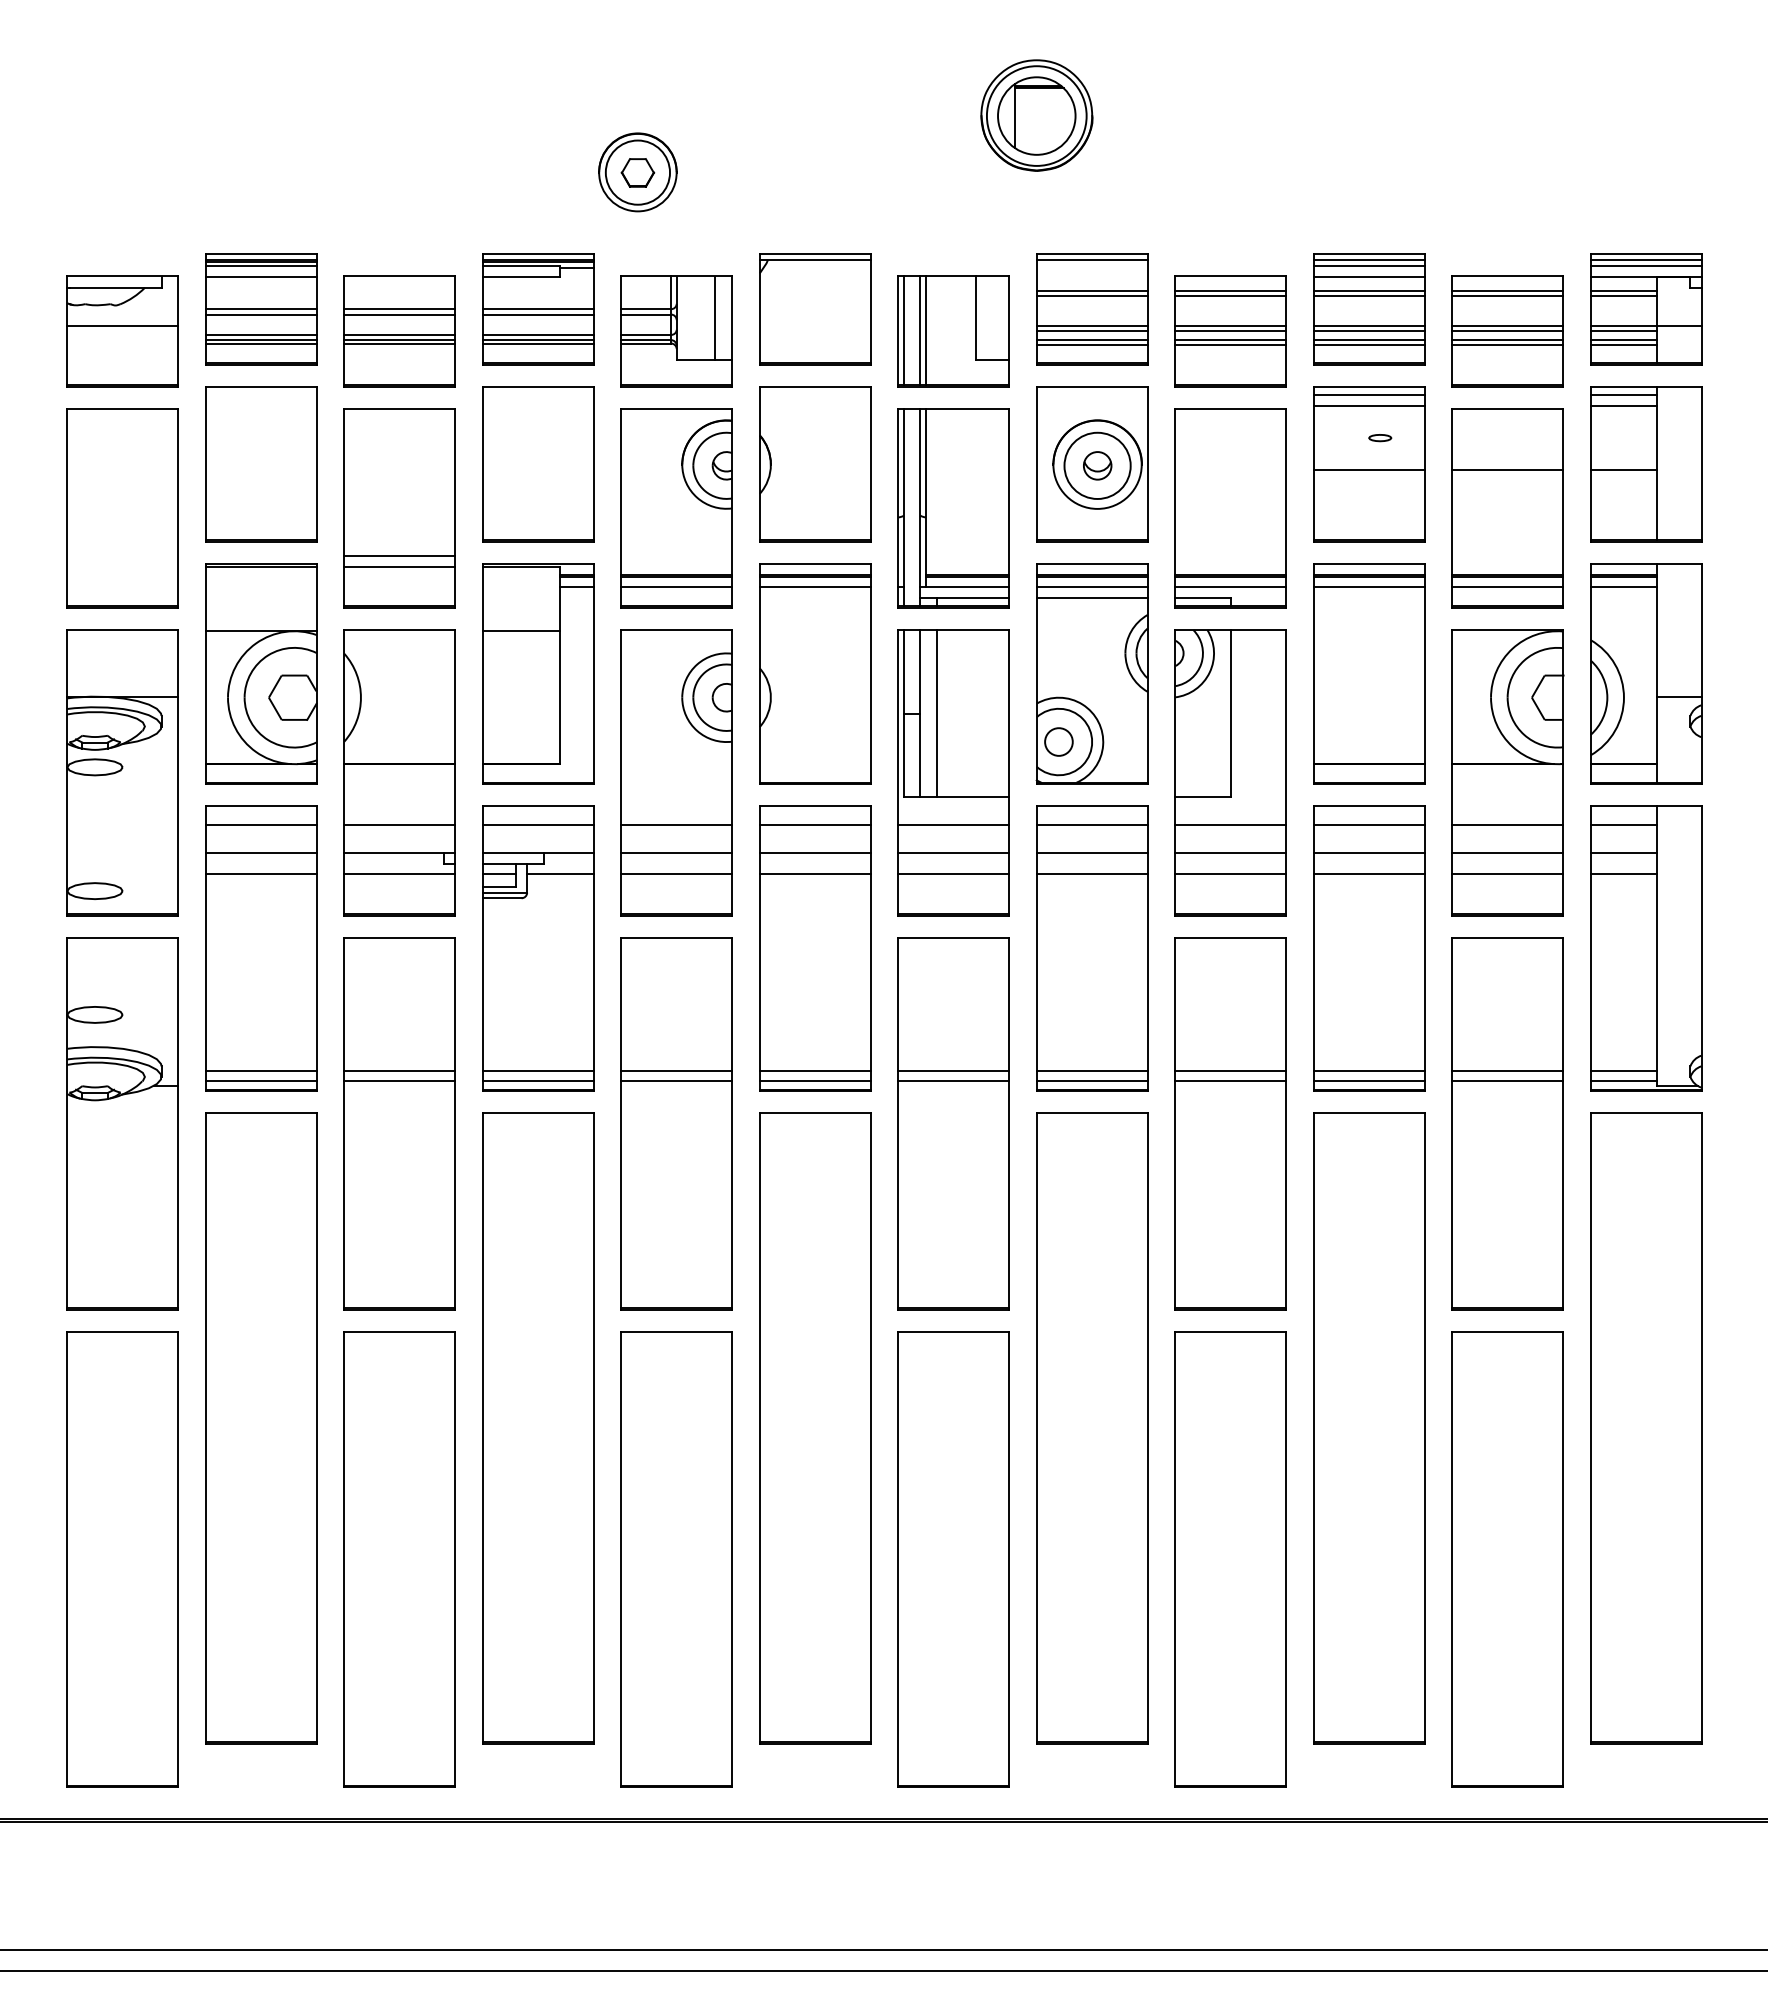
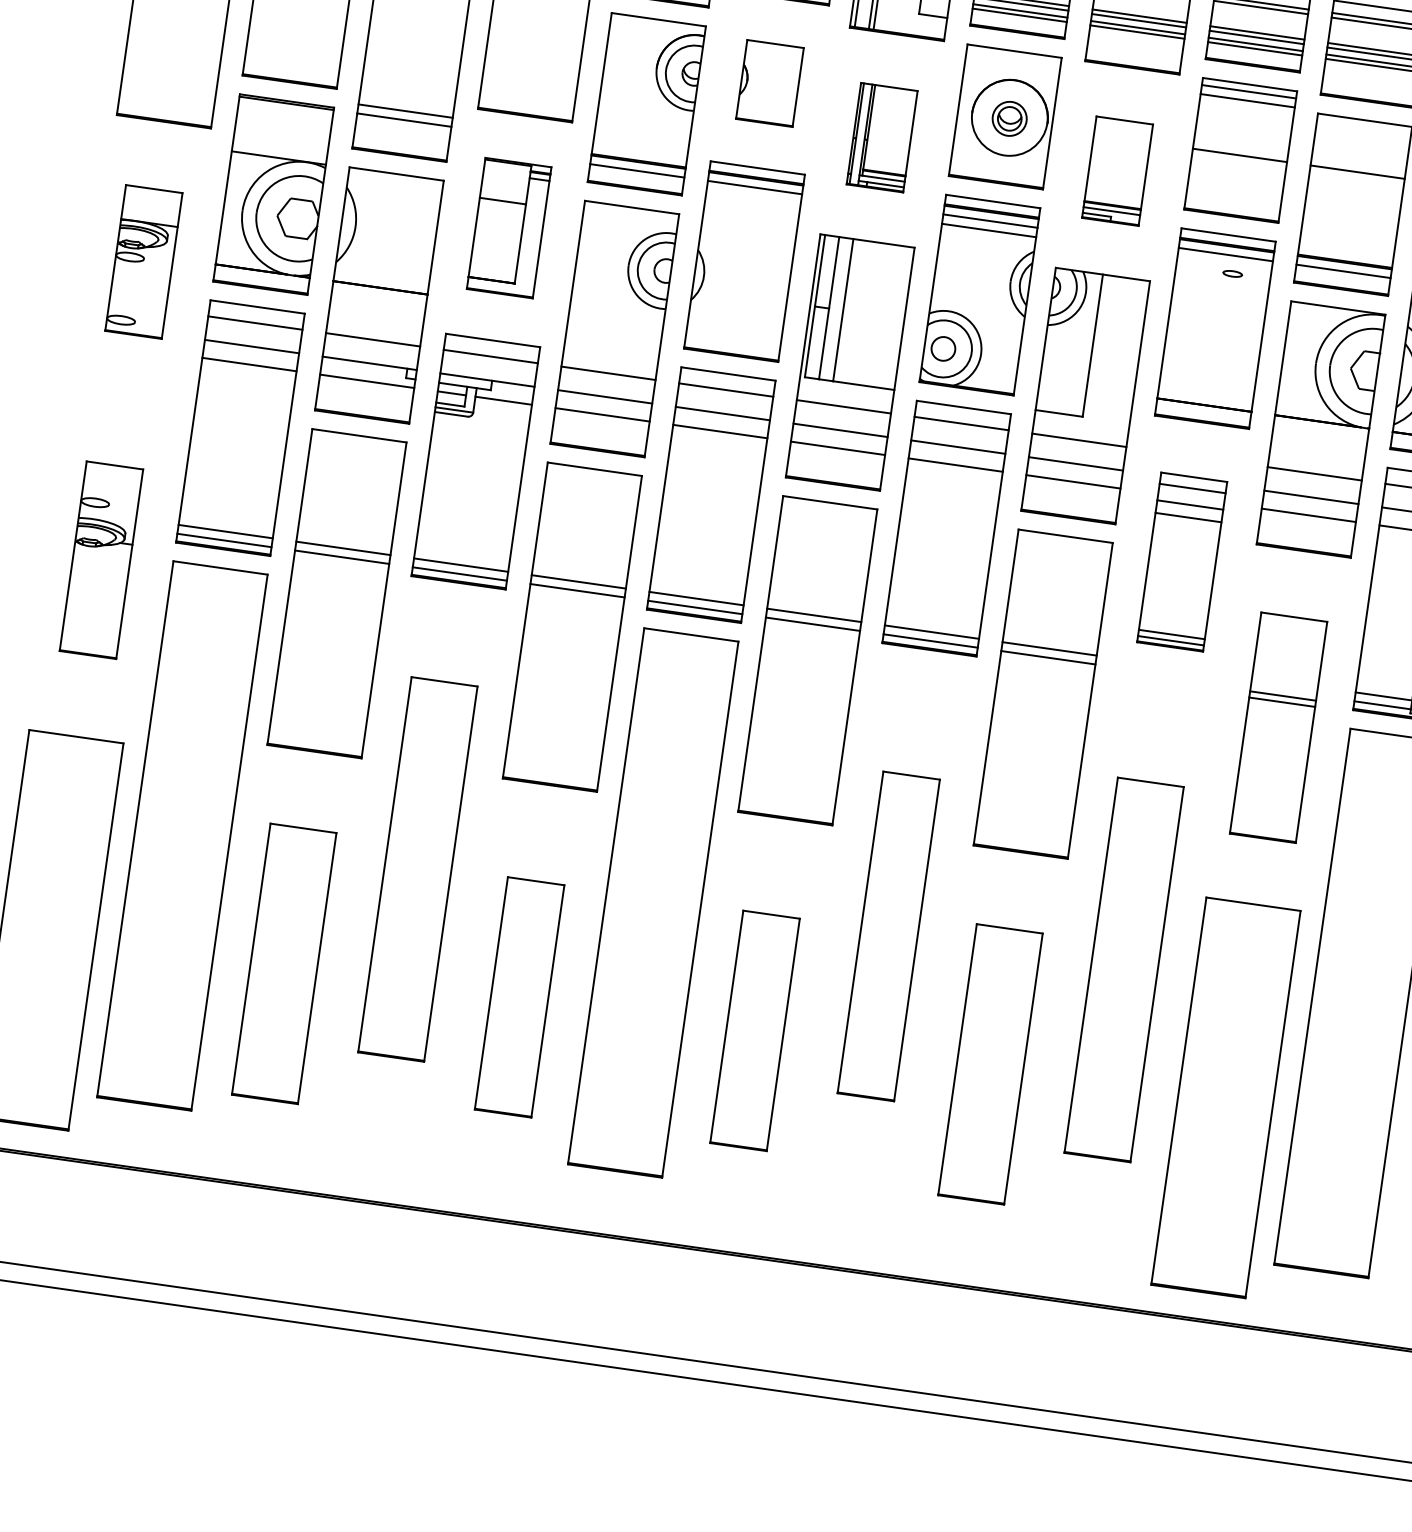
part: (1380, 438) -> (1232, 274), moved
part: (815, 464) -> (770, 83), size x0.6
circle: (1097, 465) -> (1009, 118), size x0.6
part: (953, 508) -> (882, 137), size x0.6
part: (1230, 508) -> (1117, 171), size x0.6
part: (538, 673) -> (509, 227), size x0.7
part: (122, 772) -> (143, 261), size x0.6
part: (1369, 948) -> (1182, 561), size x0.7
part: (122, 1123) -> (101, 559), size x0.6
part: (1507, 1123) -> (1278, 727), size x0.7
part: (538, 1428) -> (418, 869), size x0.7
part: (1092, 1428) -> (888, 936), size x0.6
part: (1369, 1428) -> (1124, 969), size x0.7
part: (399, 1559) -> (284, 963), size x0.7
part: (676, 1559) -> (519, 997), size x0.6
part: (953, 1559) -> (754, 1030), size x0.6
part: (1230, 1559) -> (990, 1064), size x0.7

